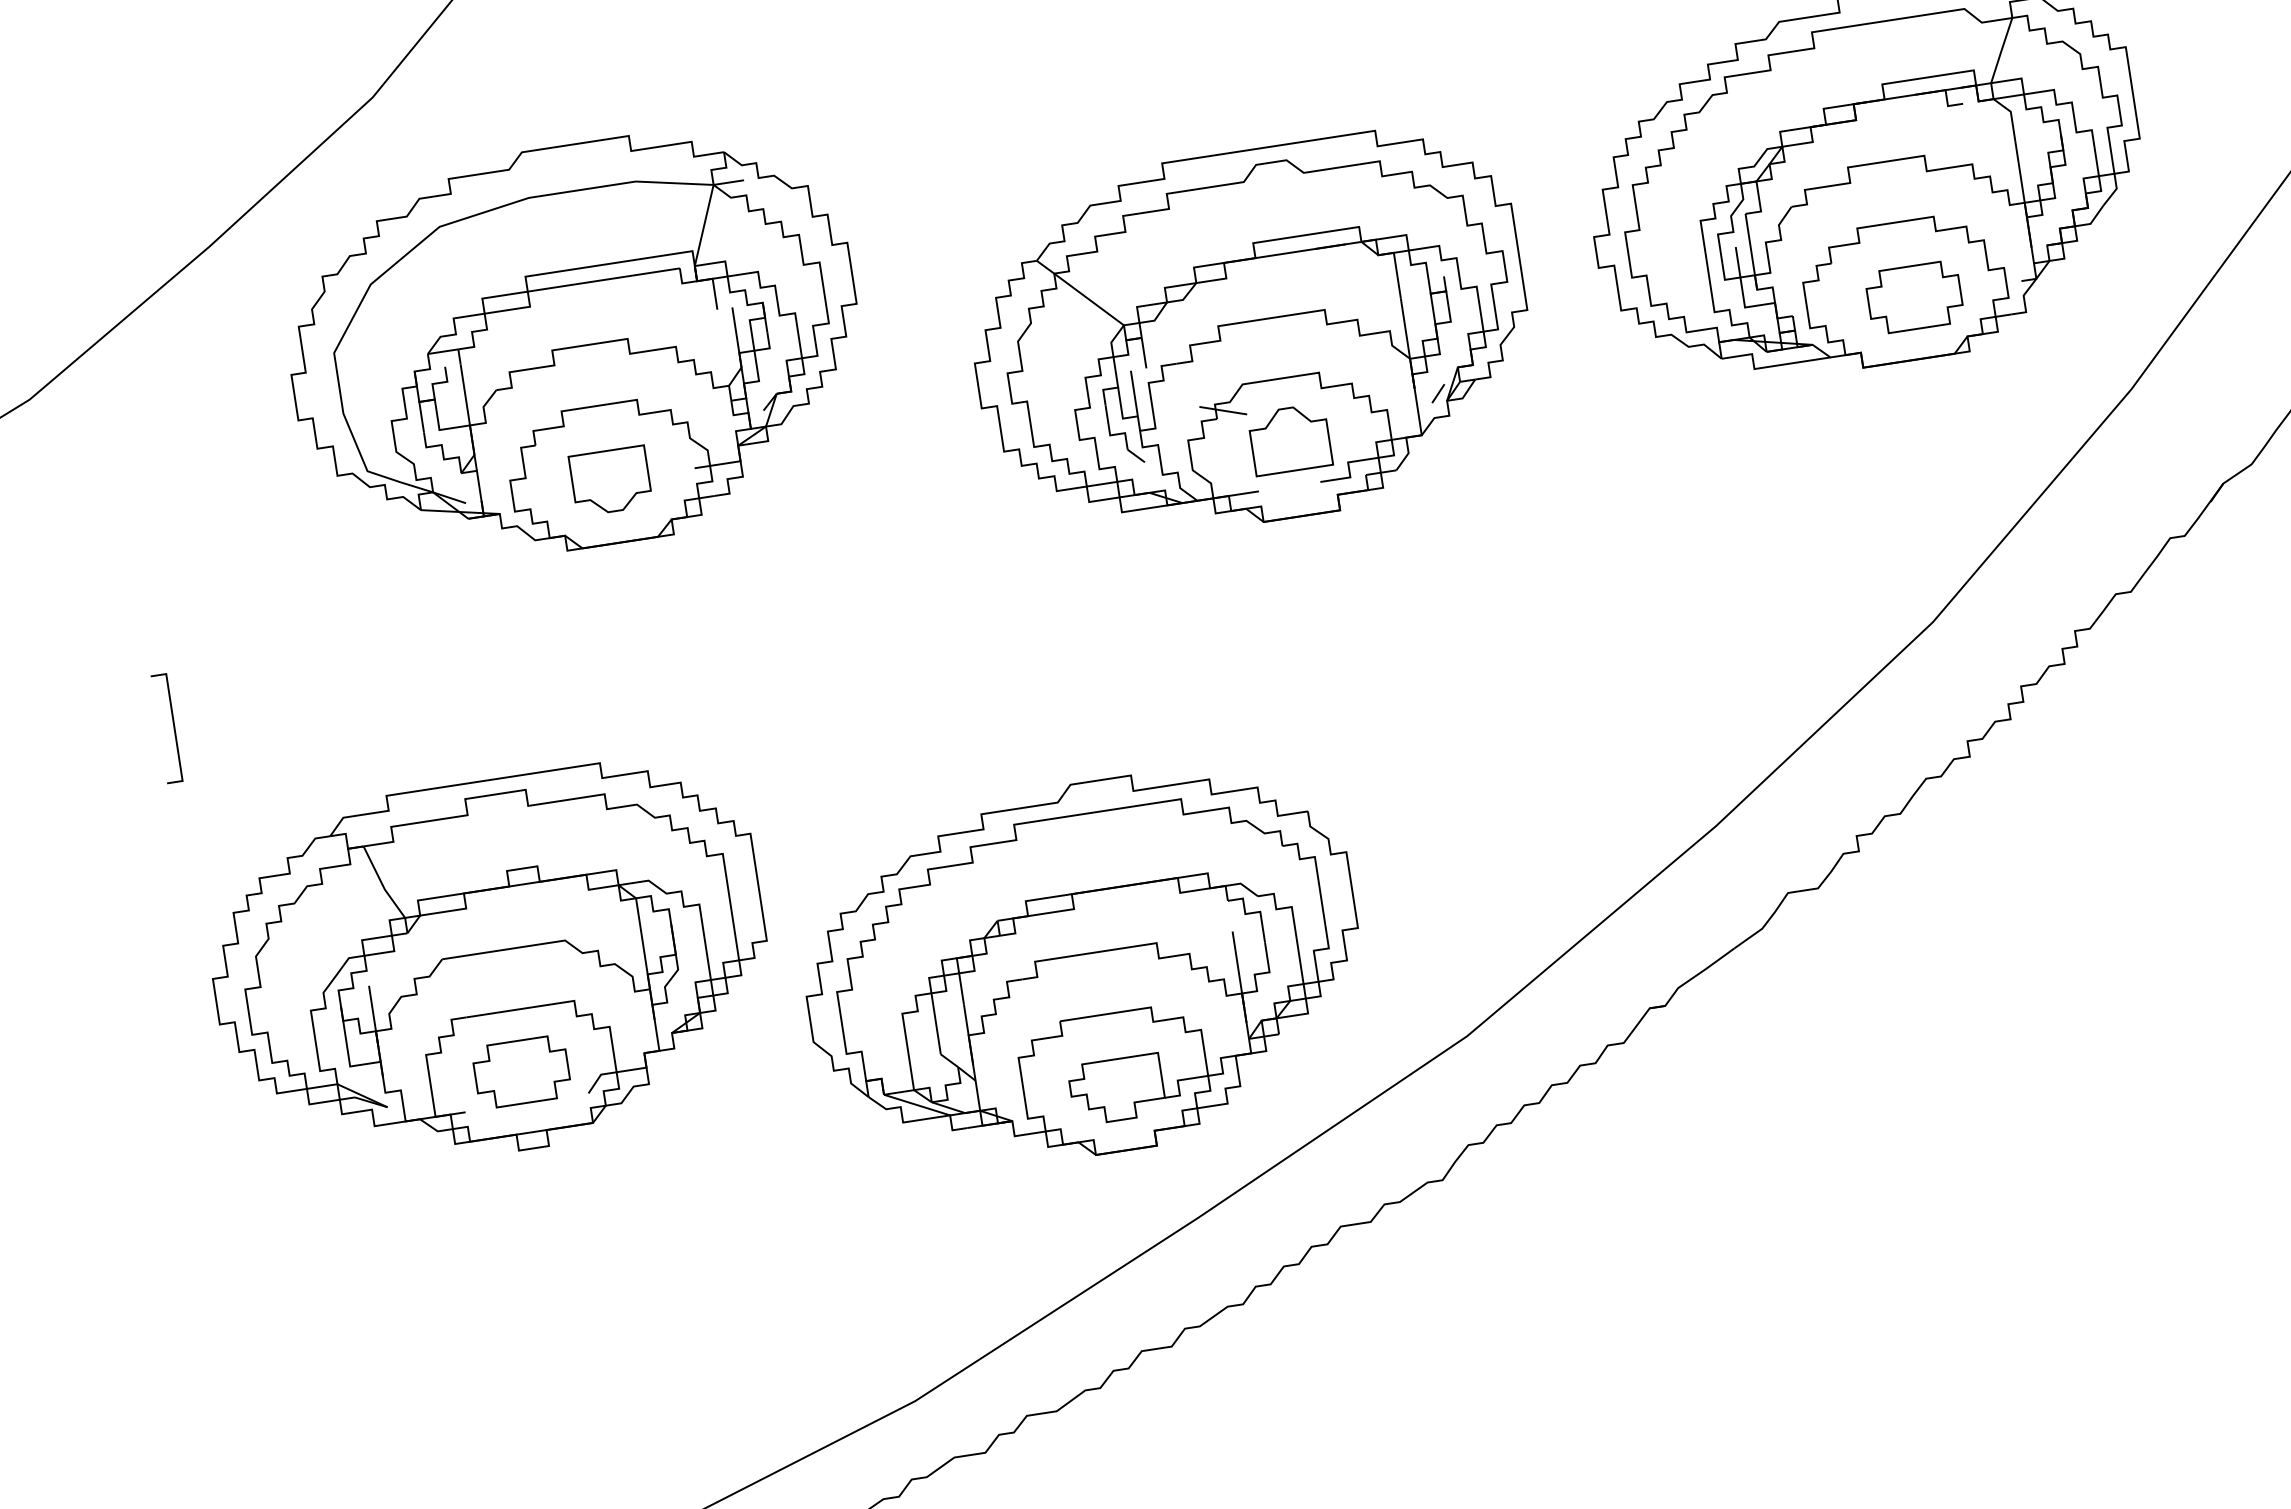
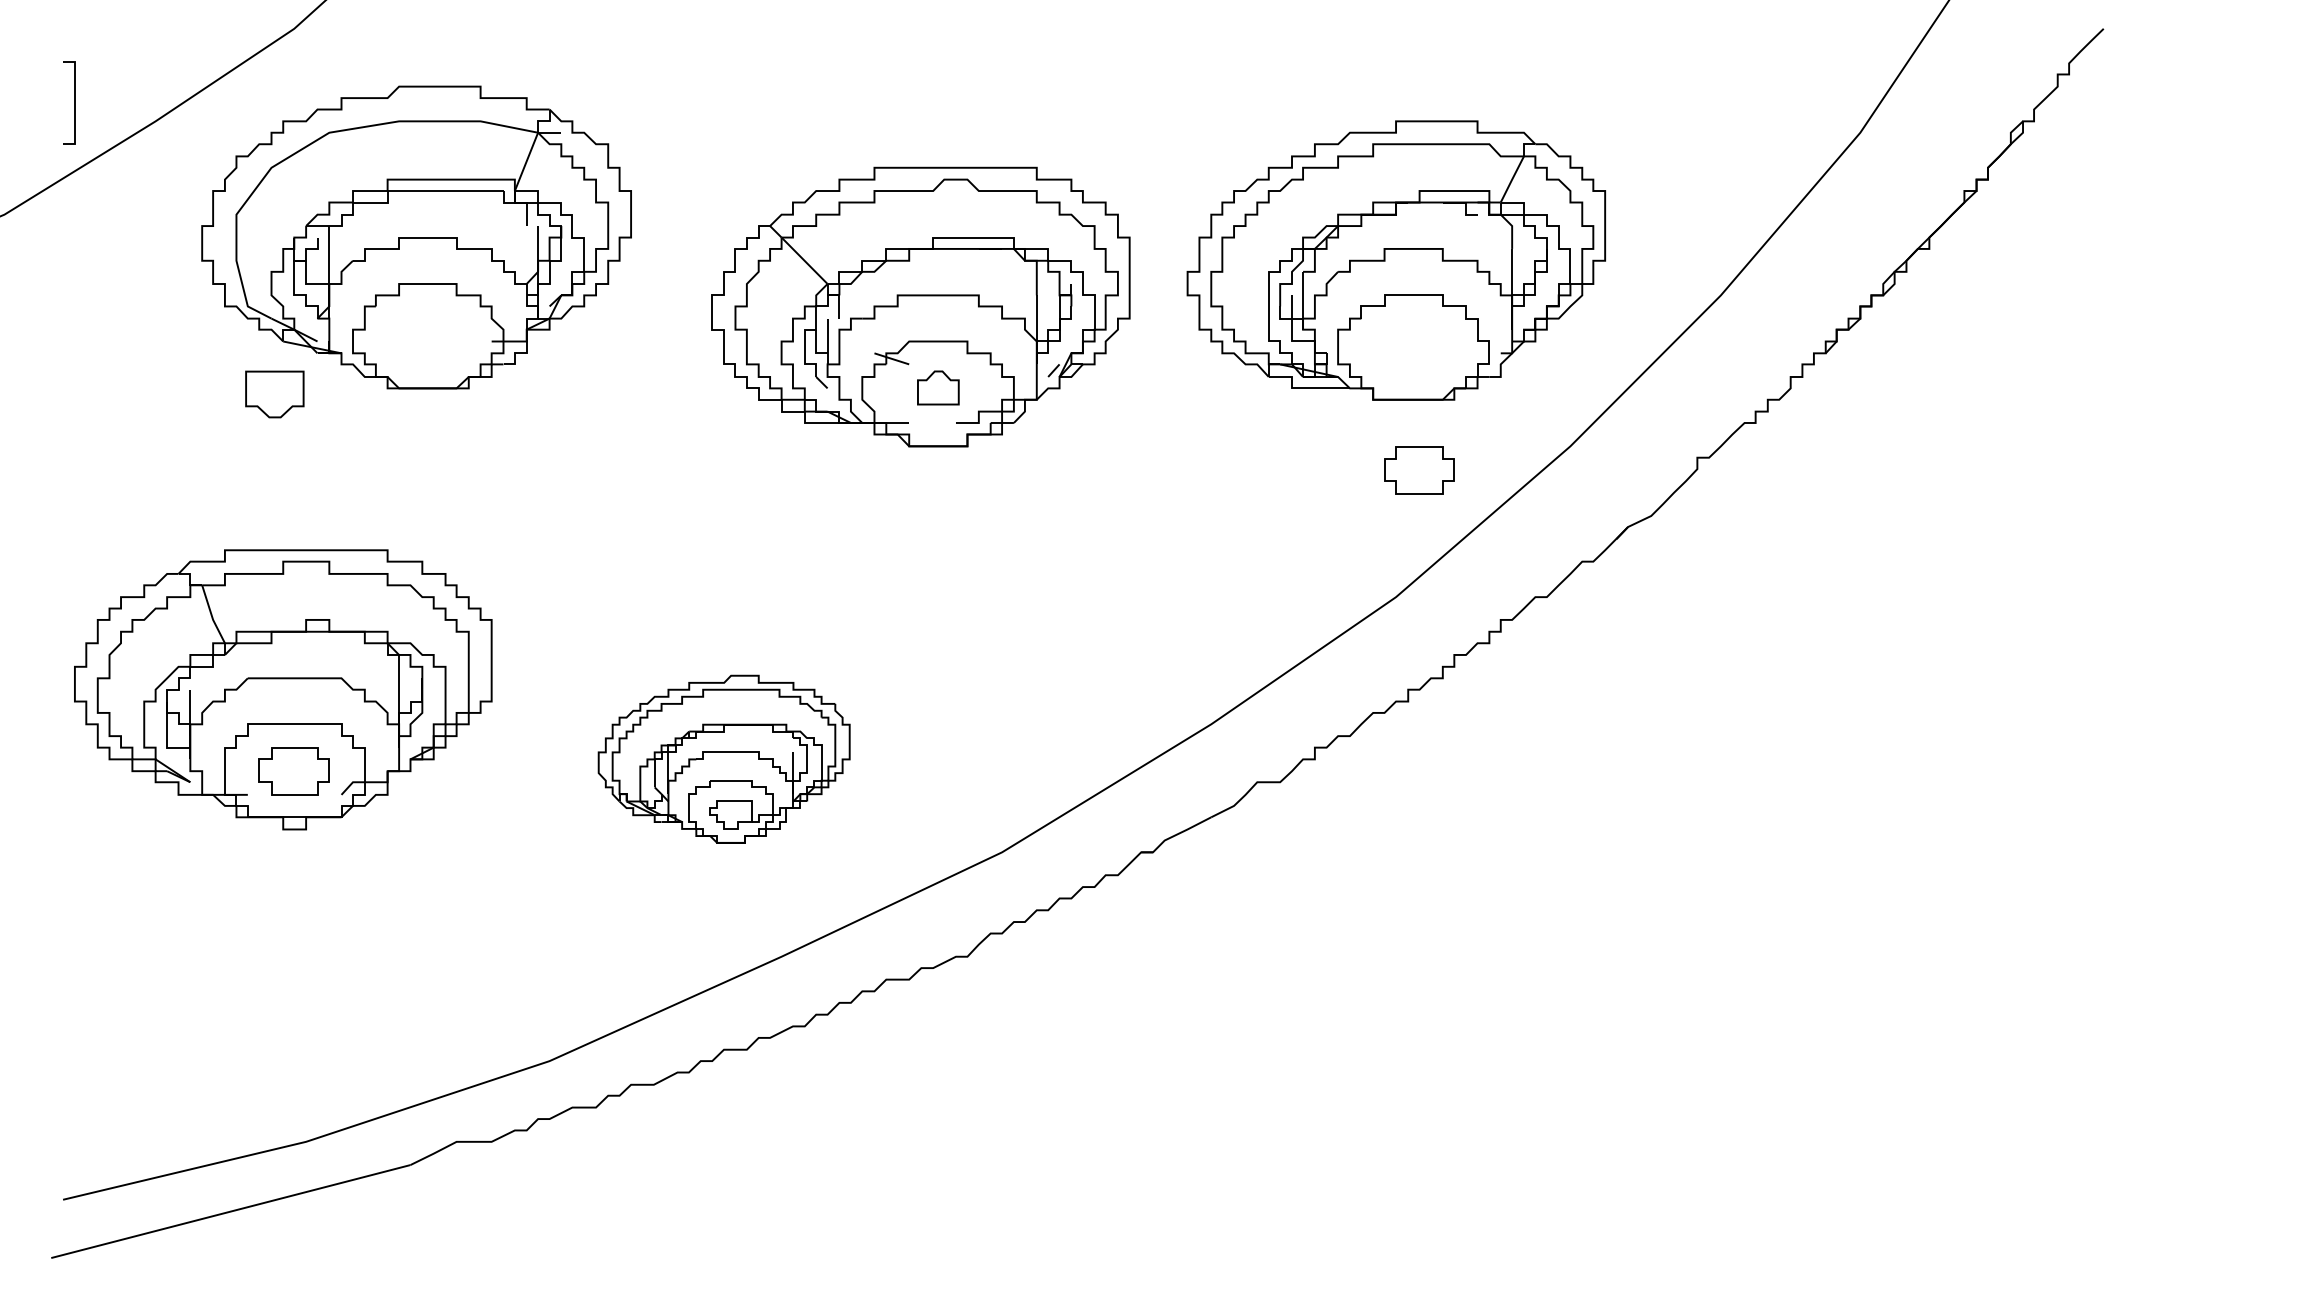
part: (1914, 297) -> (1419, 470), moved
part: (1290, 438) -> (938, 387), size x0.7
part: (610, 481) -> (274, 394), moved
curve: (173, 726) -> (74, 102), moved
part: (1084, 970) -> (724, 759), size x0.6

